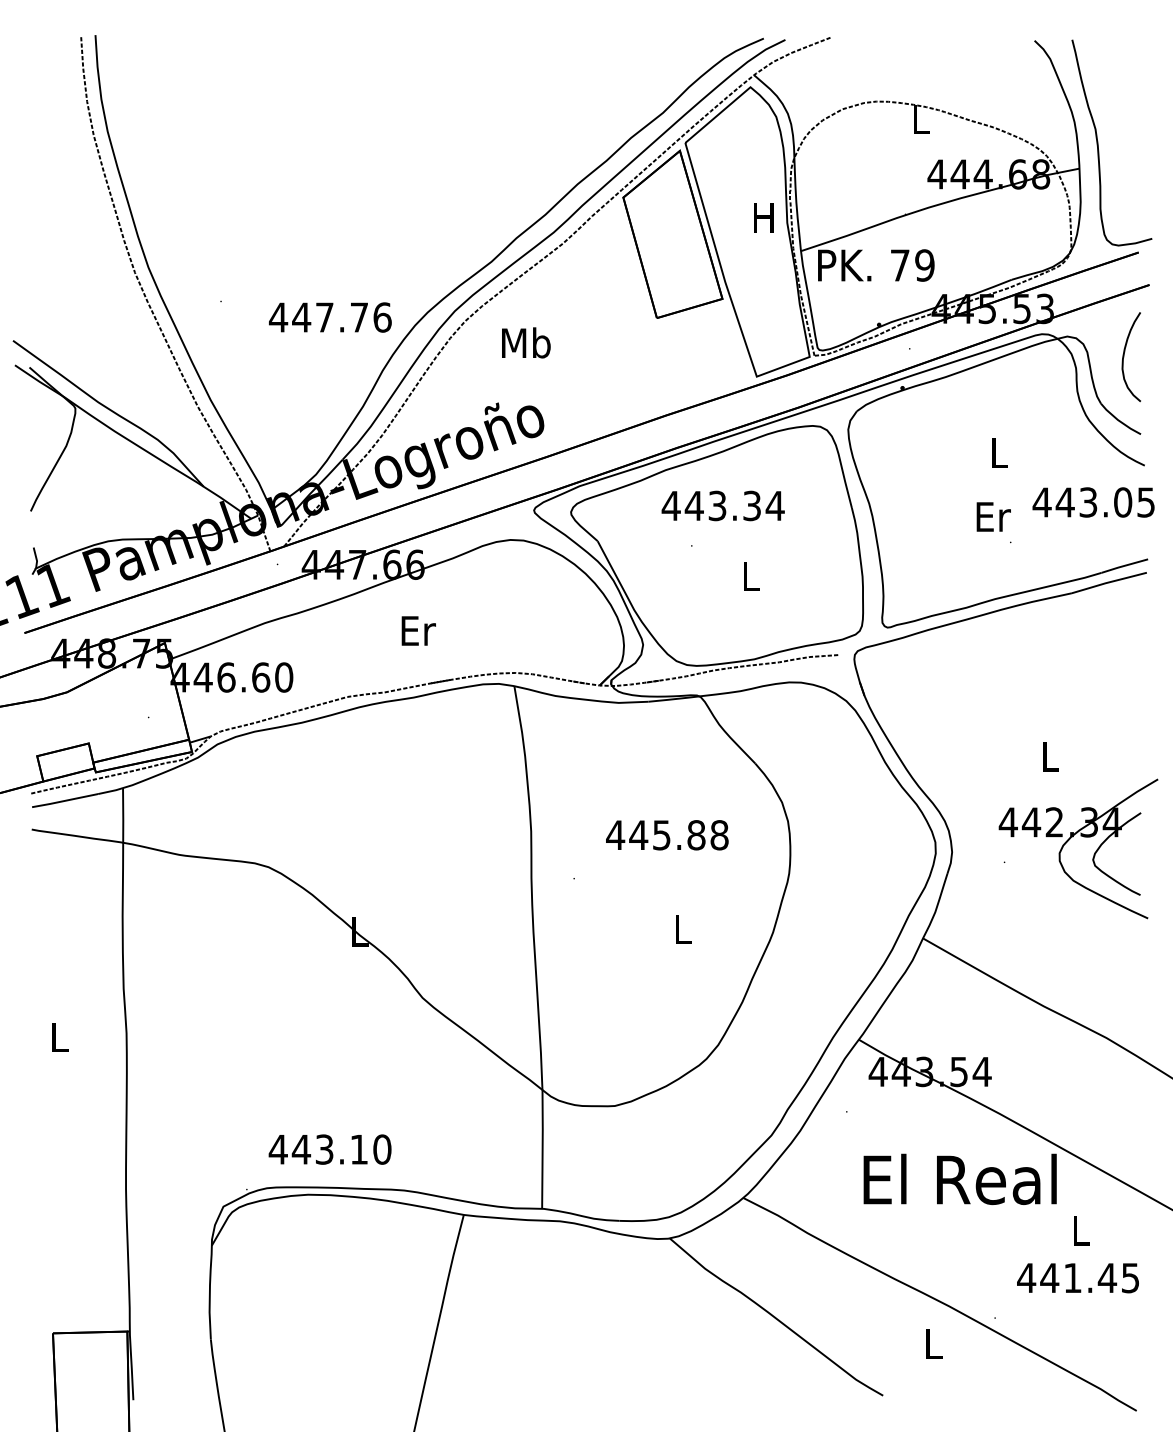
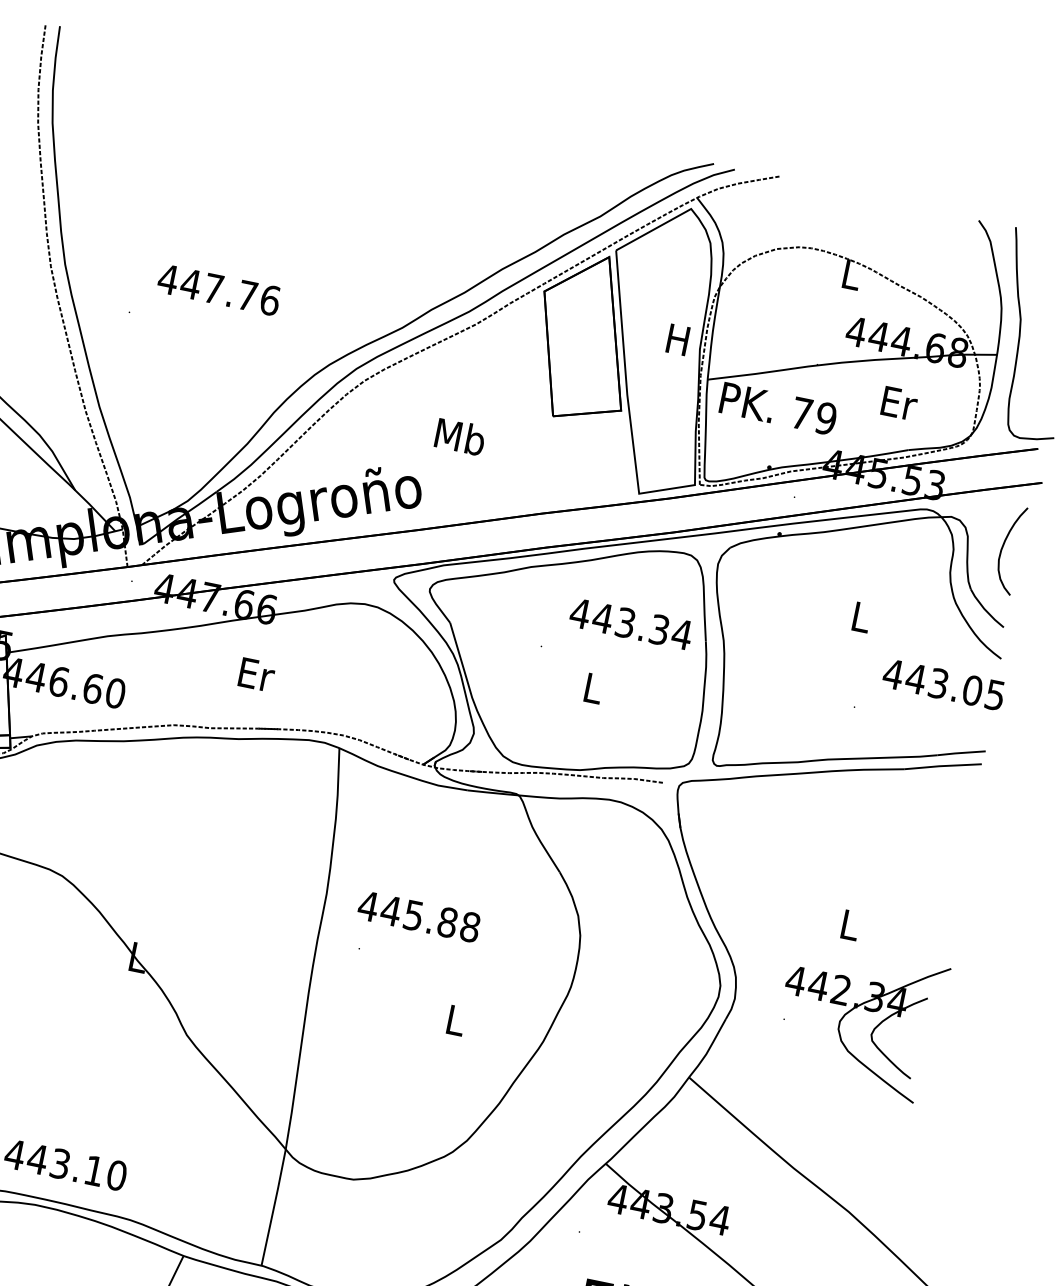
text: (330, 317) -> (219, 289), moved
text: (526, 342) -> (460, 436), moved
text: (722, 505) -> (630, 623), moved
text: (993, 516) -> (899, 403), moved
text: (667, 835) -> (419, 916), moved

